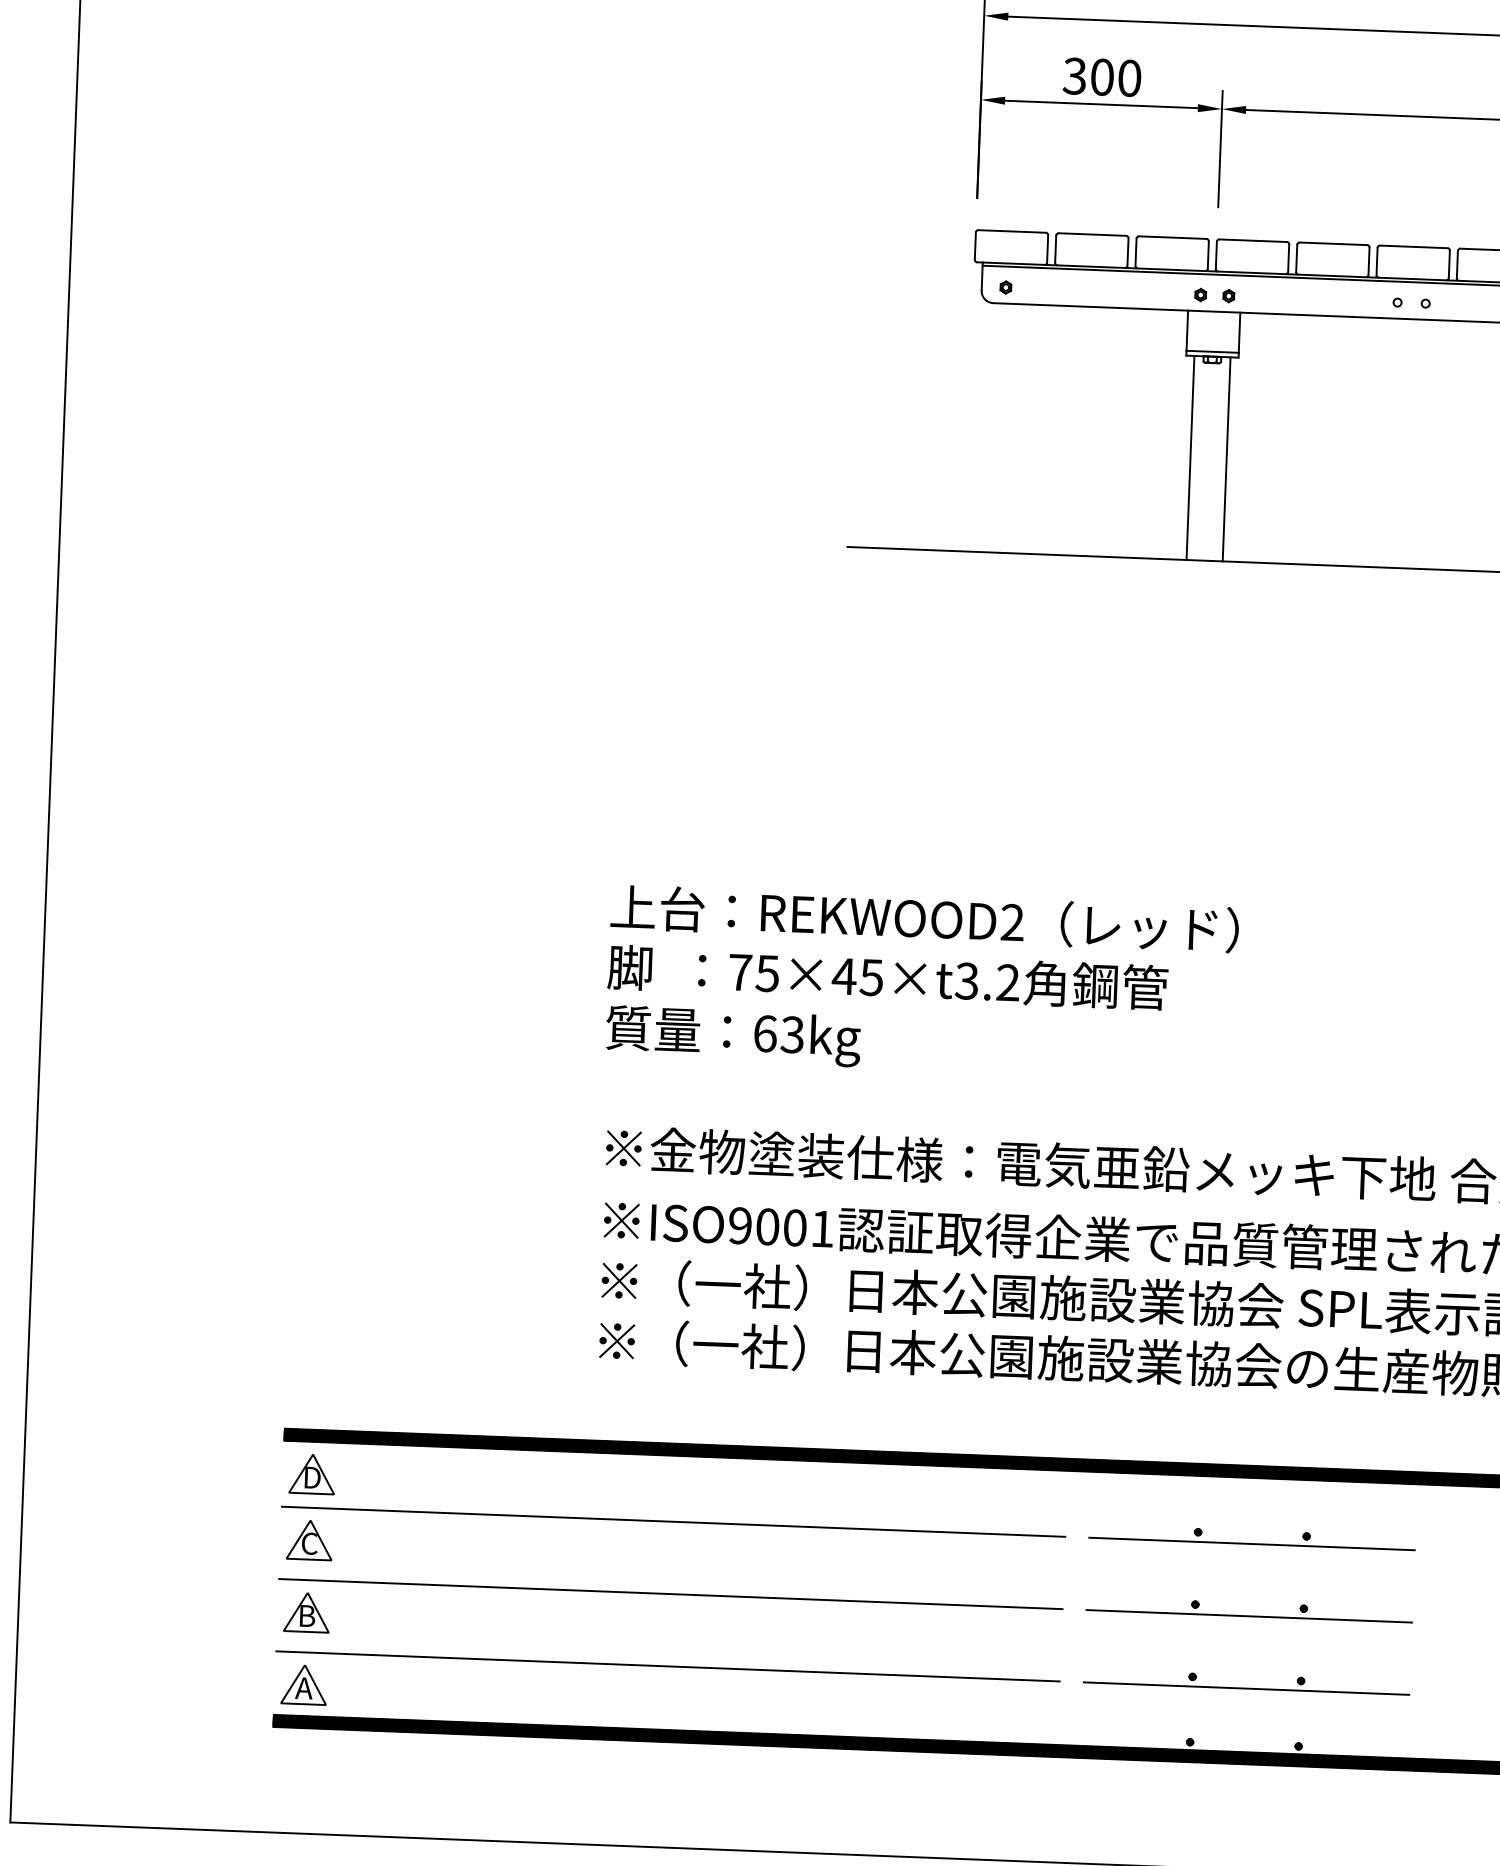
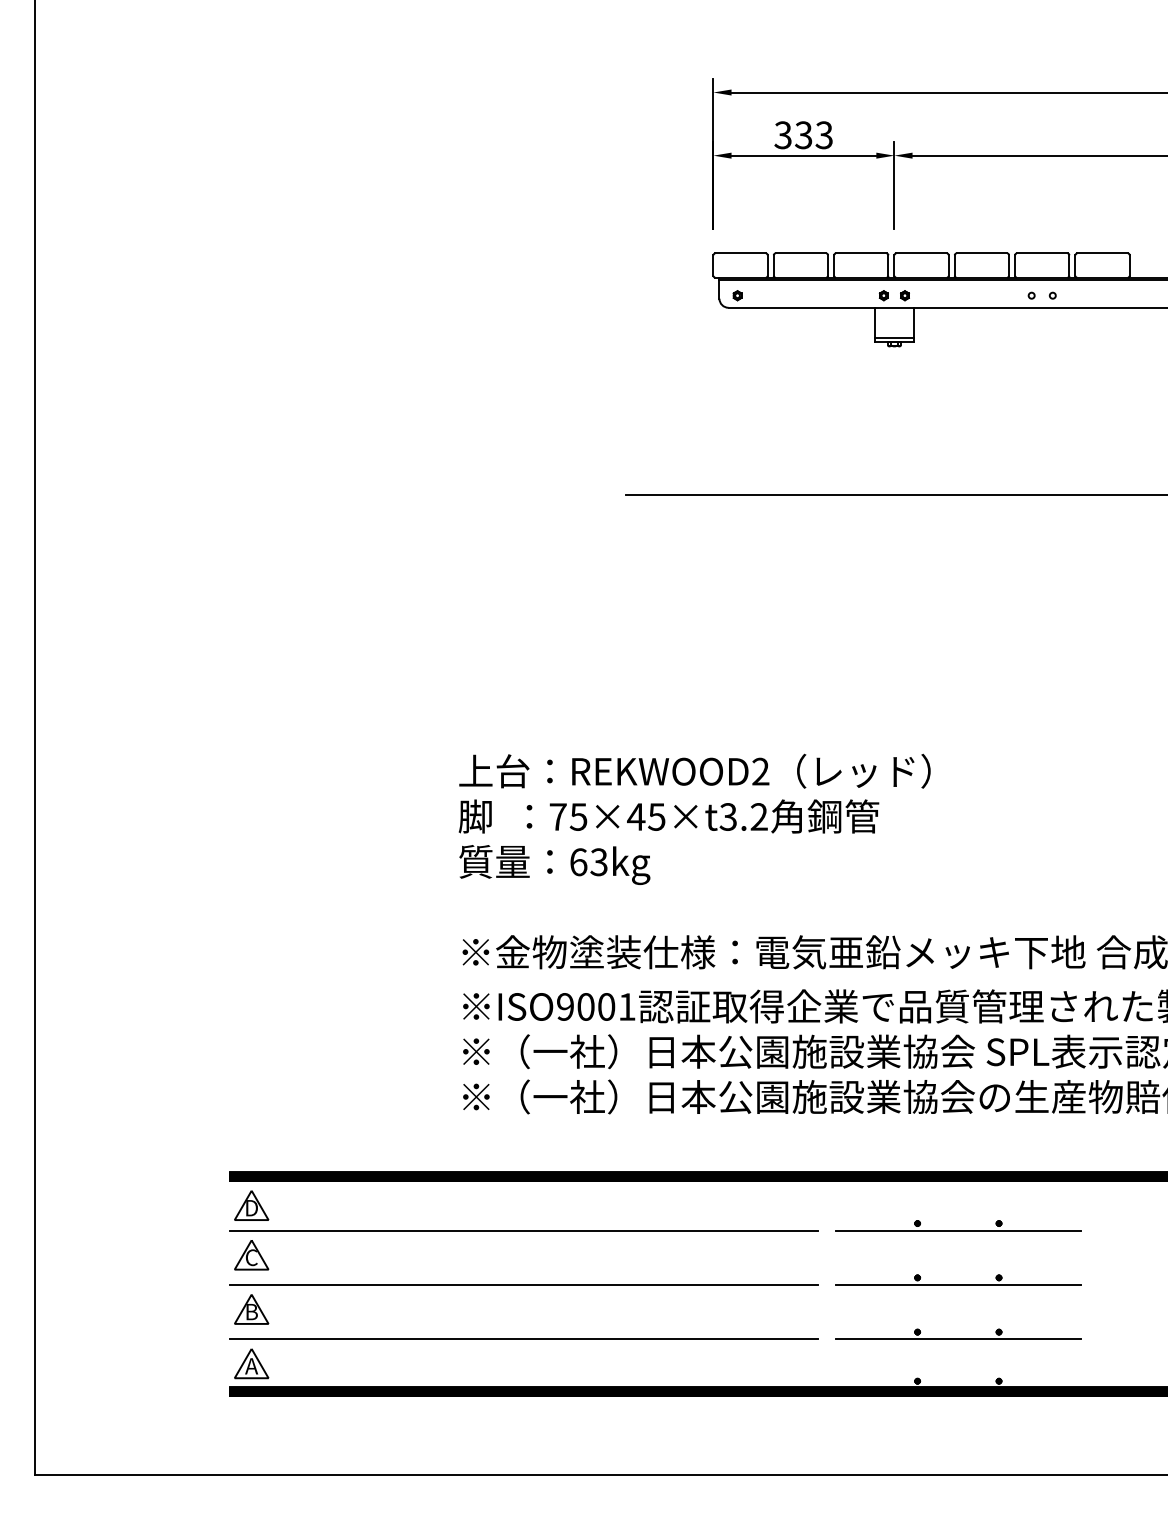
text: (1115, 78) -> (813, 135), 300 -> 333
line: (1190, 457) -> (880, 417), removed
line: (1227, 458) -> (908, 417), removed

